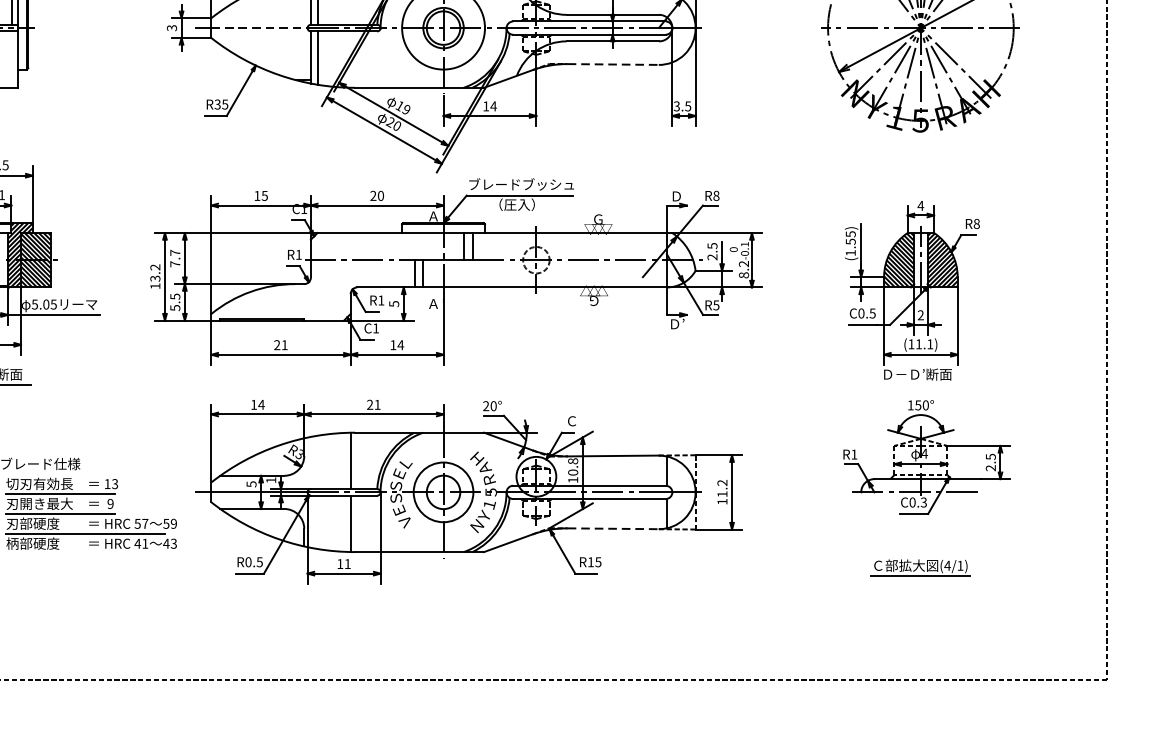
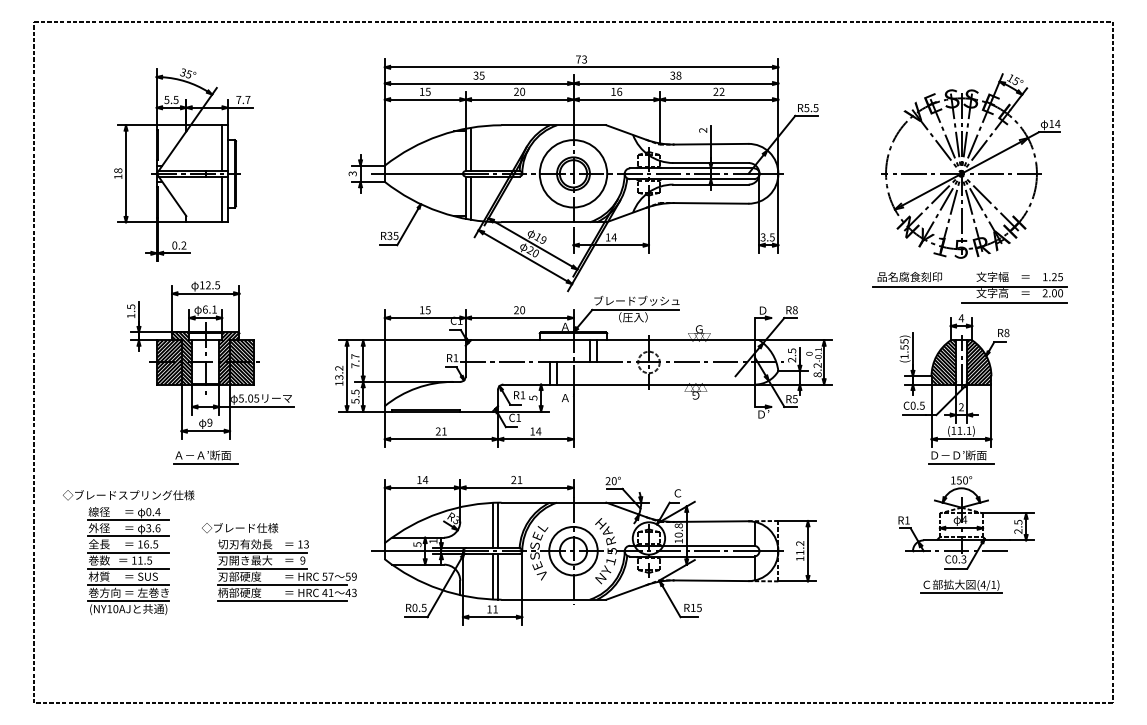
line: (260, 27) -> (424, 173), dashed -> solid
line: (11, 59) -> (222, 199), added
line: (613, 64) -> (711, 203), dashed -> solid
part: (930, 167) -> (969, 287), added
line: (920, 384) -> (961, 463), added
line: (343, 460) -> (492, 525), added
line: (343, 523) -> (492, 576), added
line: (613, 528) -> (711, 580), dashed -> solid
line: (85, 554) -> (282, 601), added
part: (920, 567) -> (961, 586), moved

